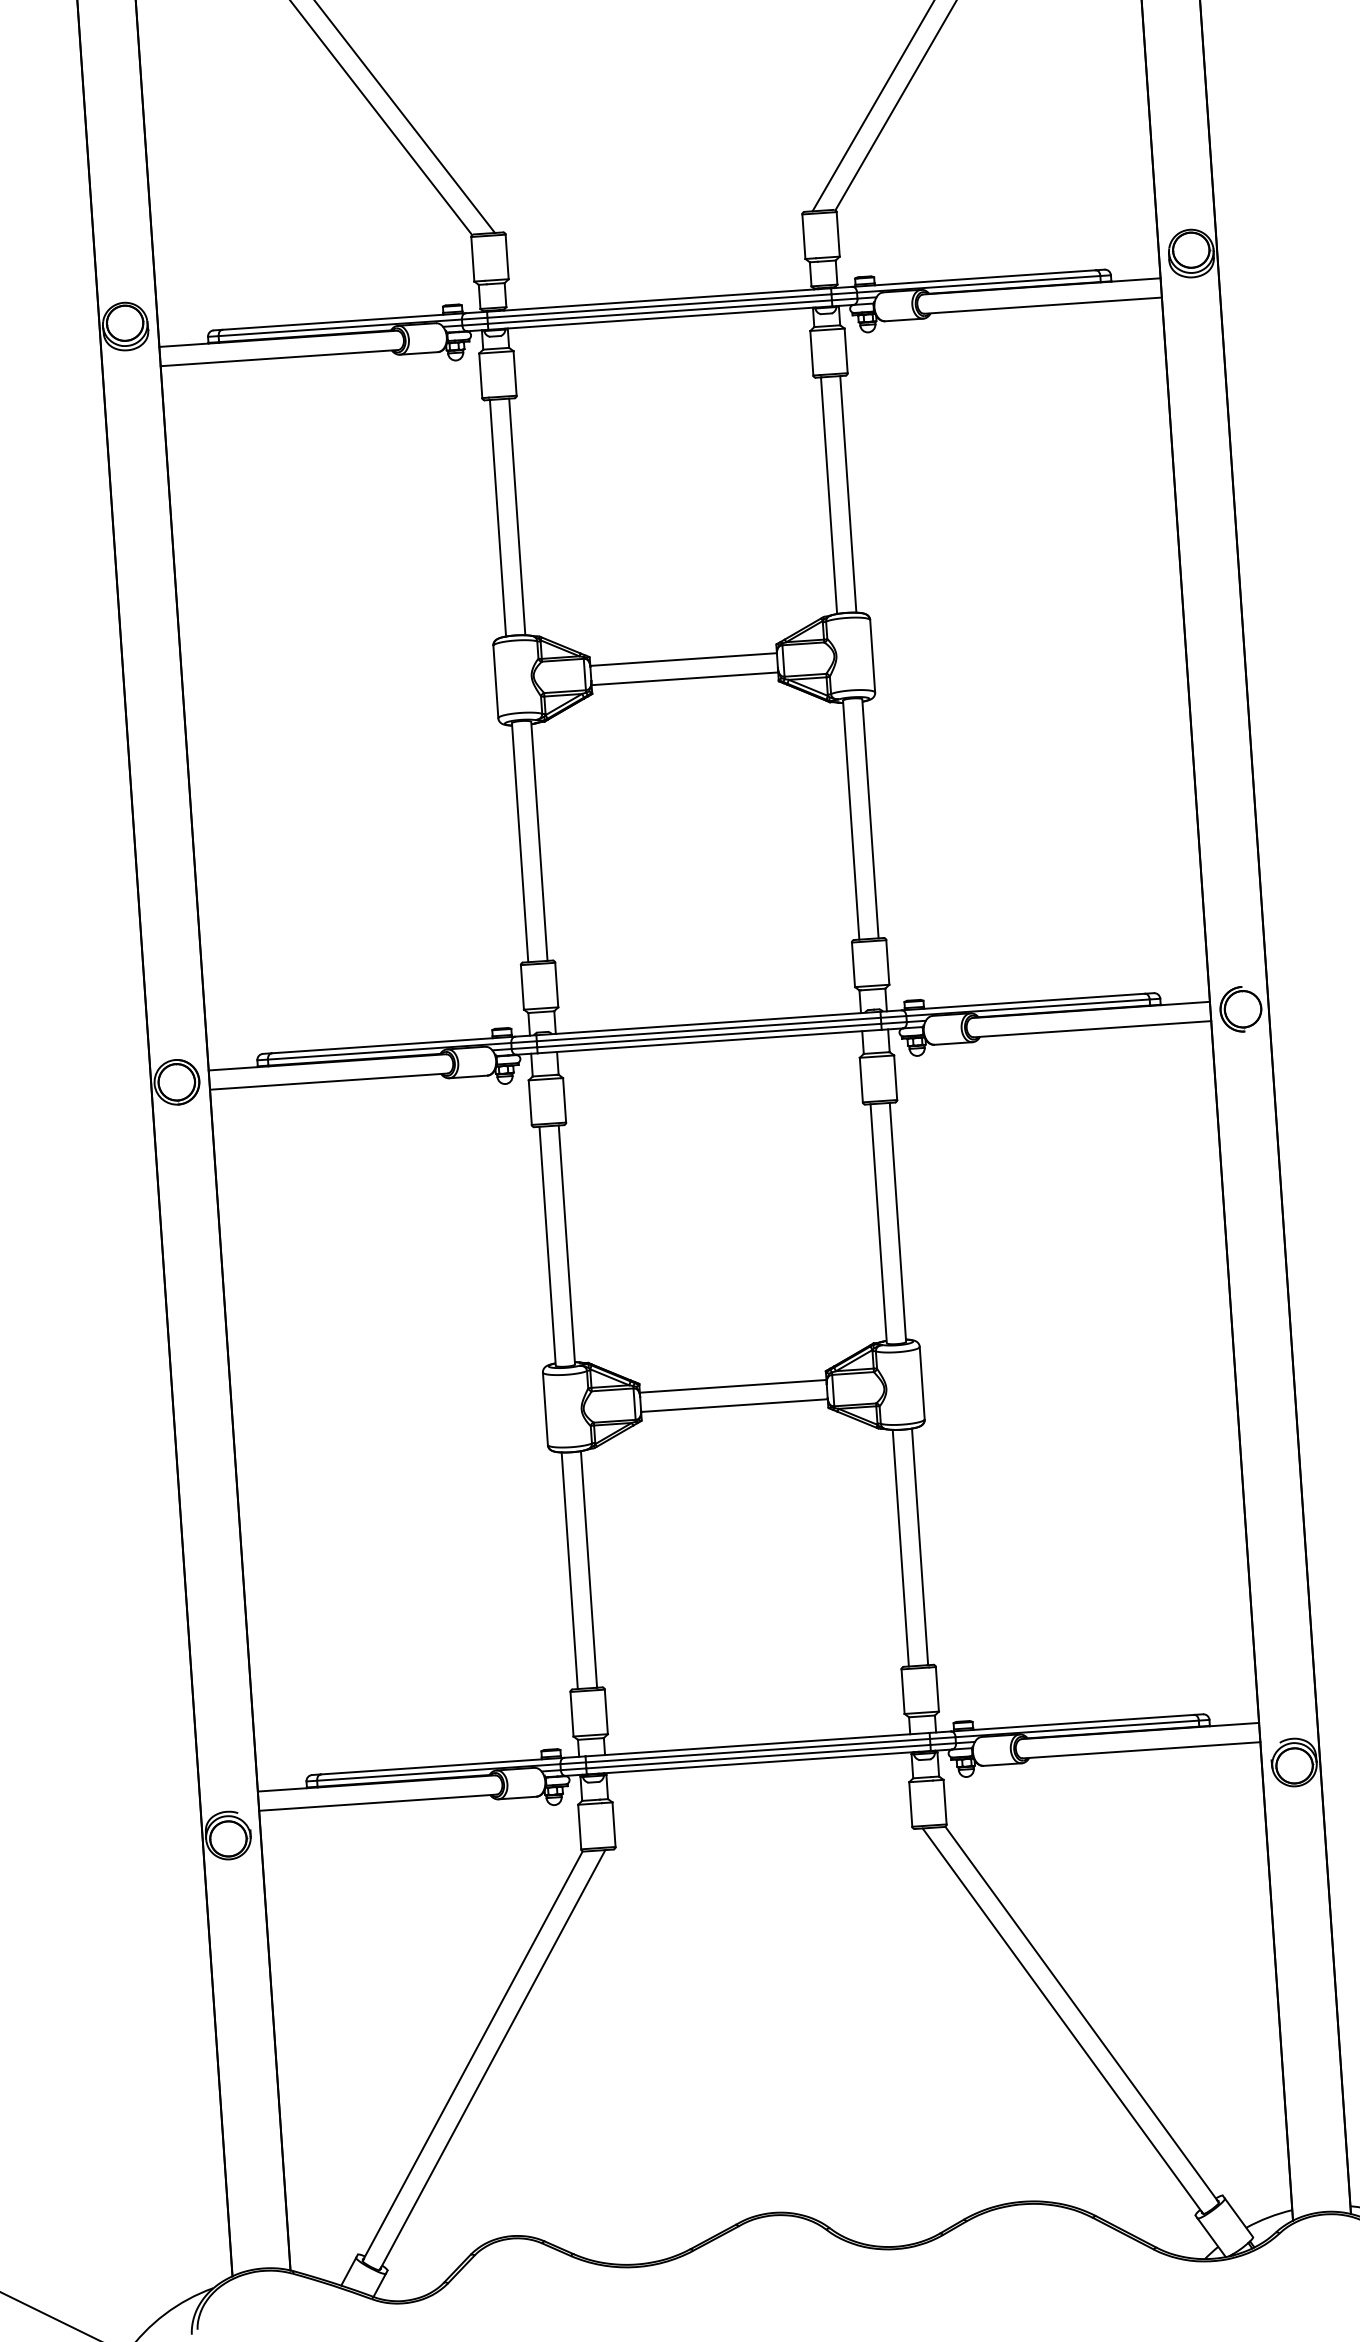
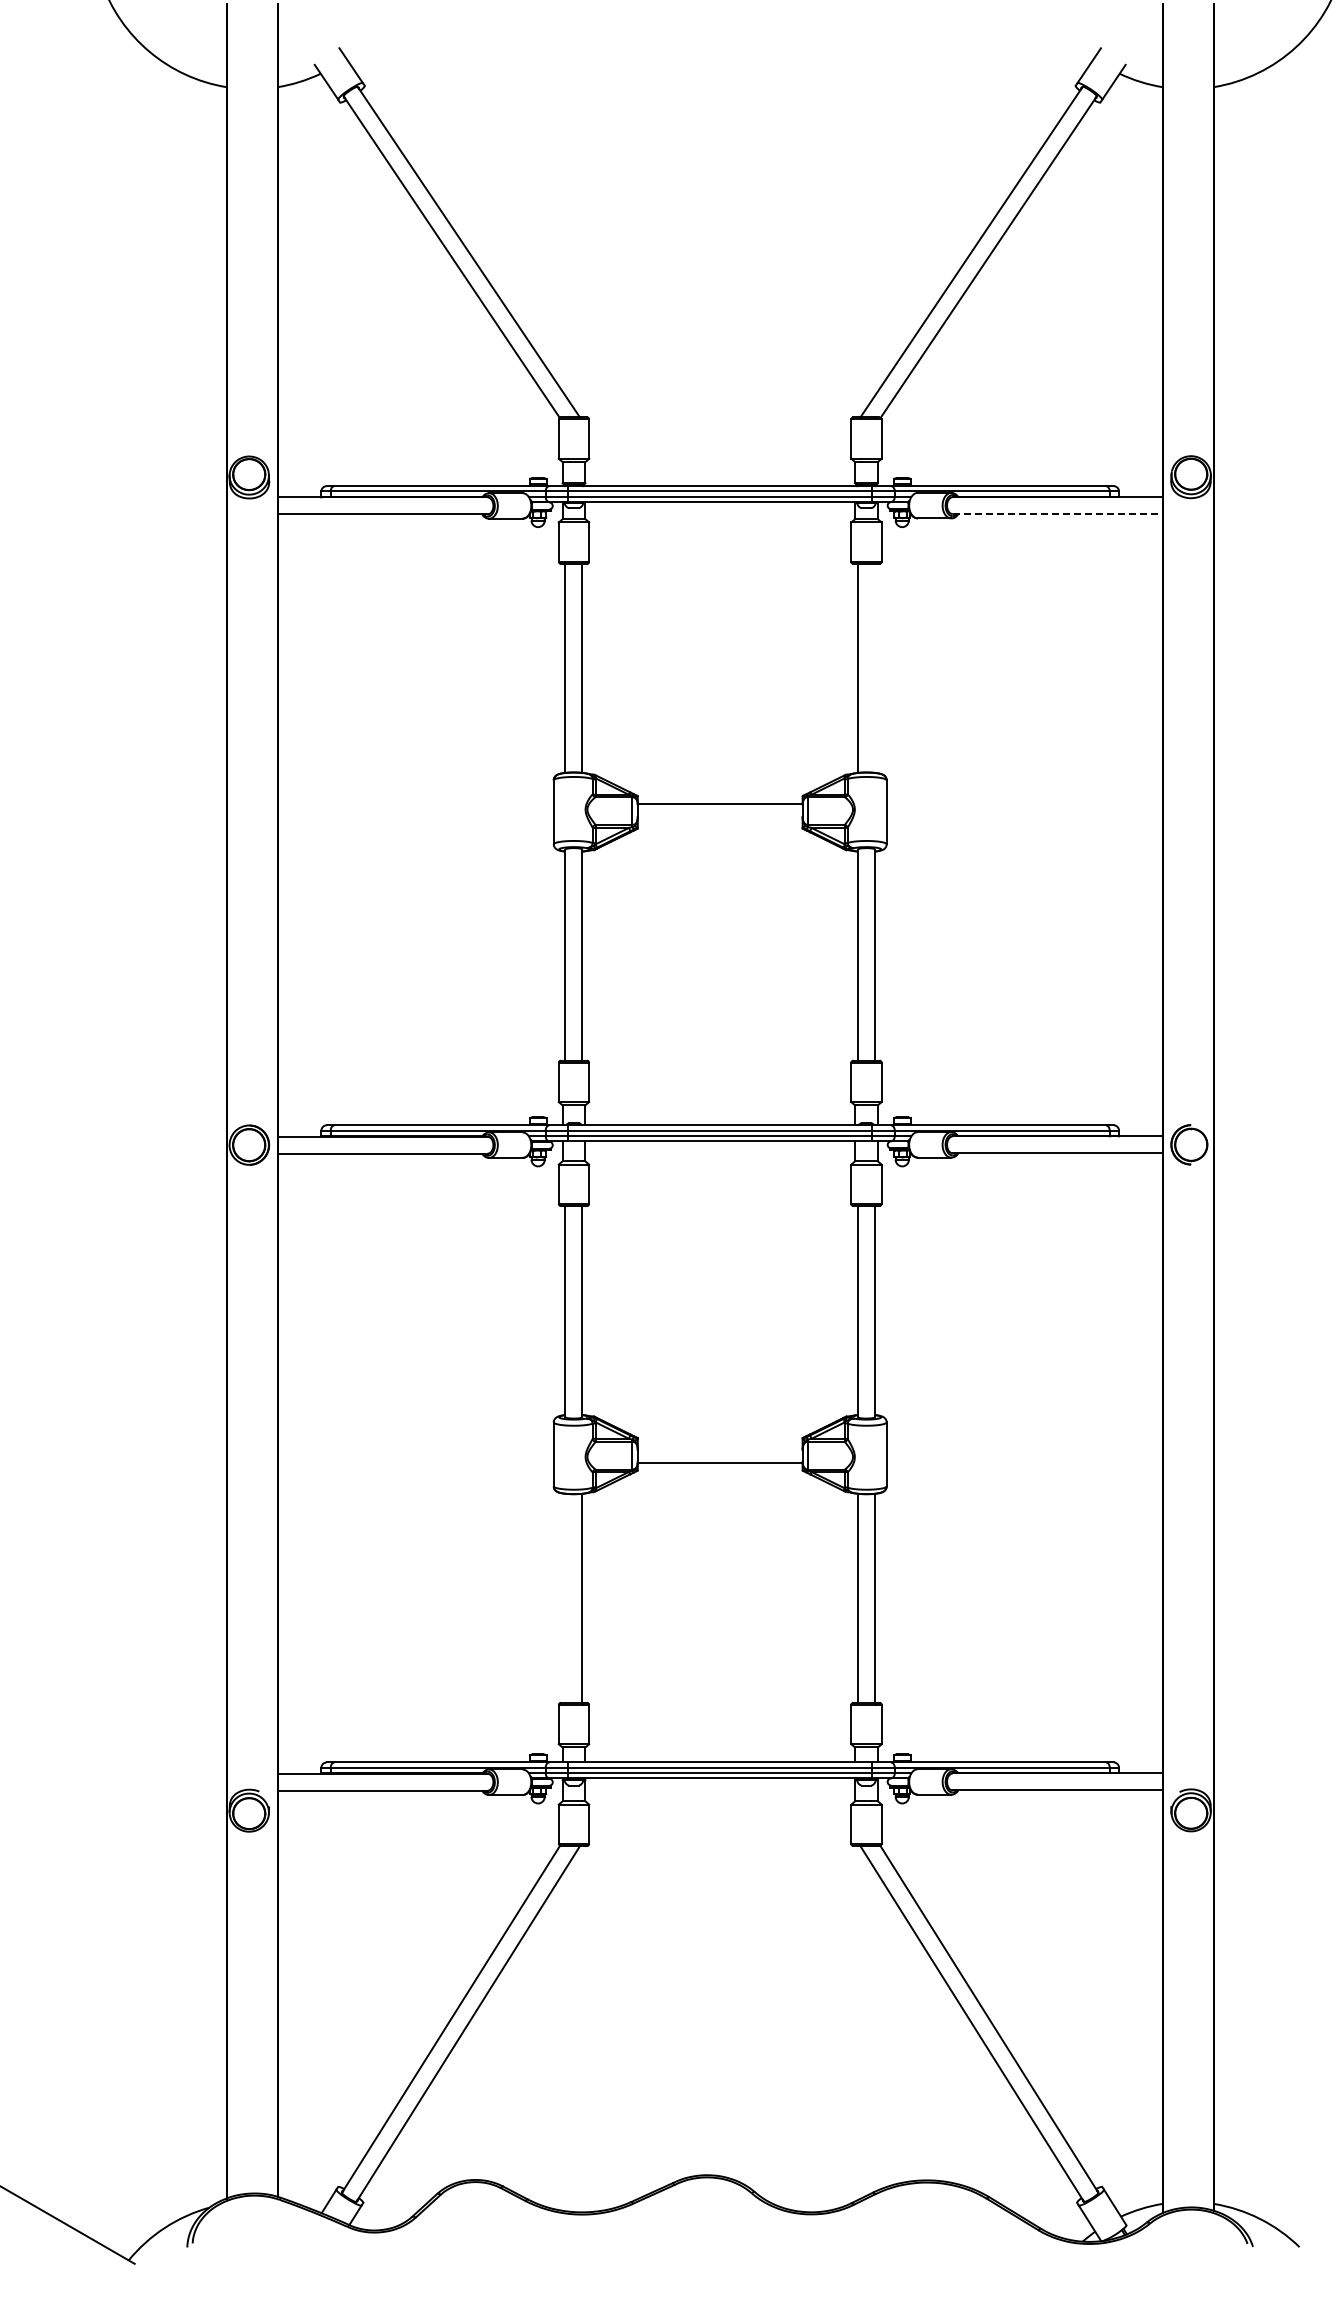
line: (1043, 306) -> (1057, 514), solid -> dashed
line: (847, 493) -> (874, 667), removed
line: (684, 678) -> (719, 820), removed
line: (732, 1385) -> (719, 1445), removed
line: (569, 1569) -> (565, 1597), removed

